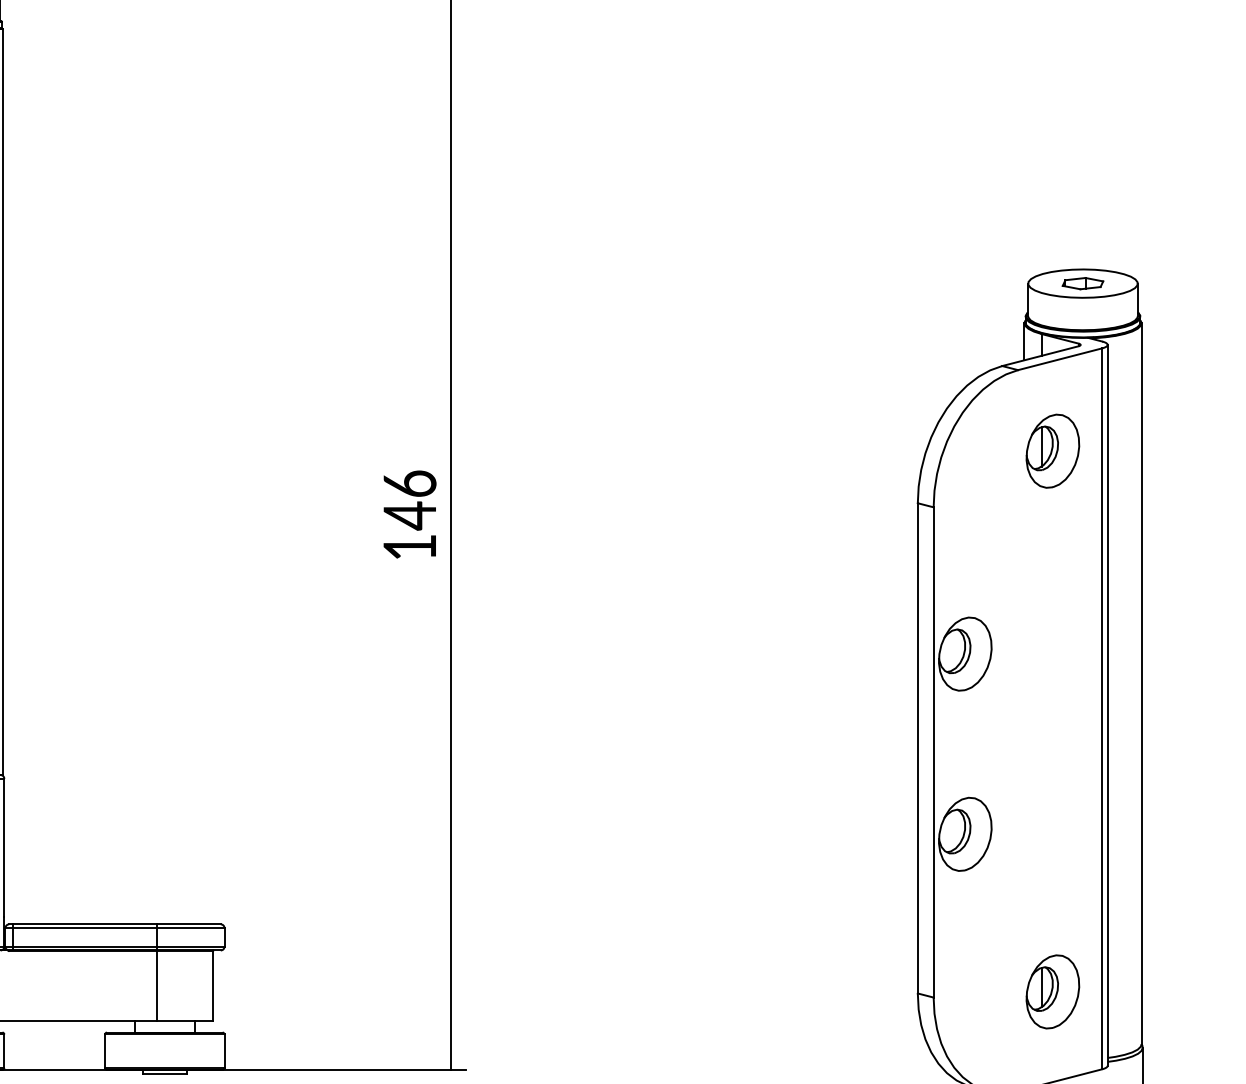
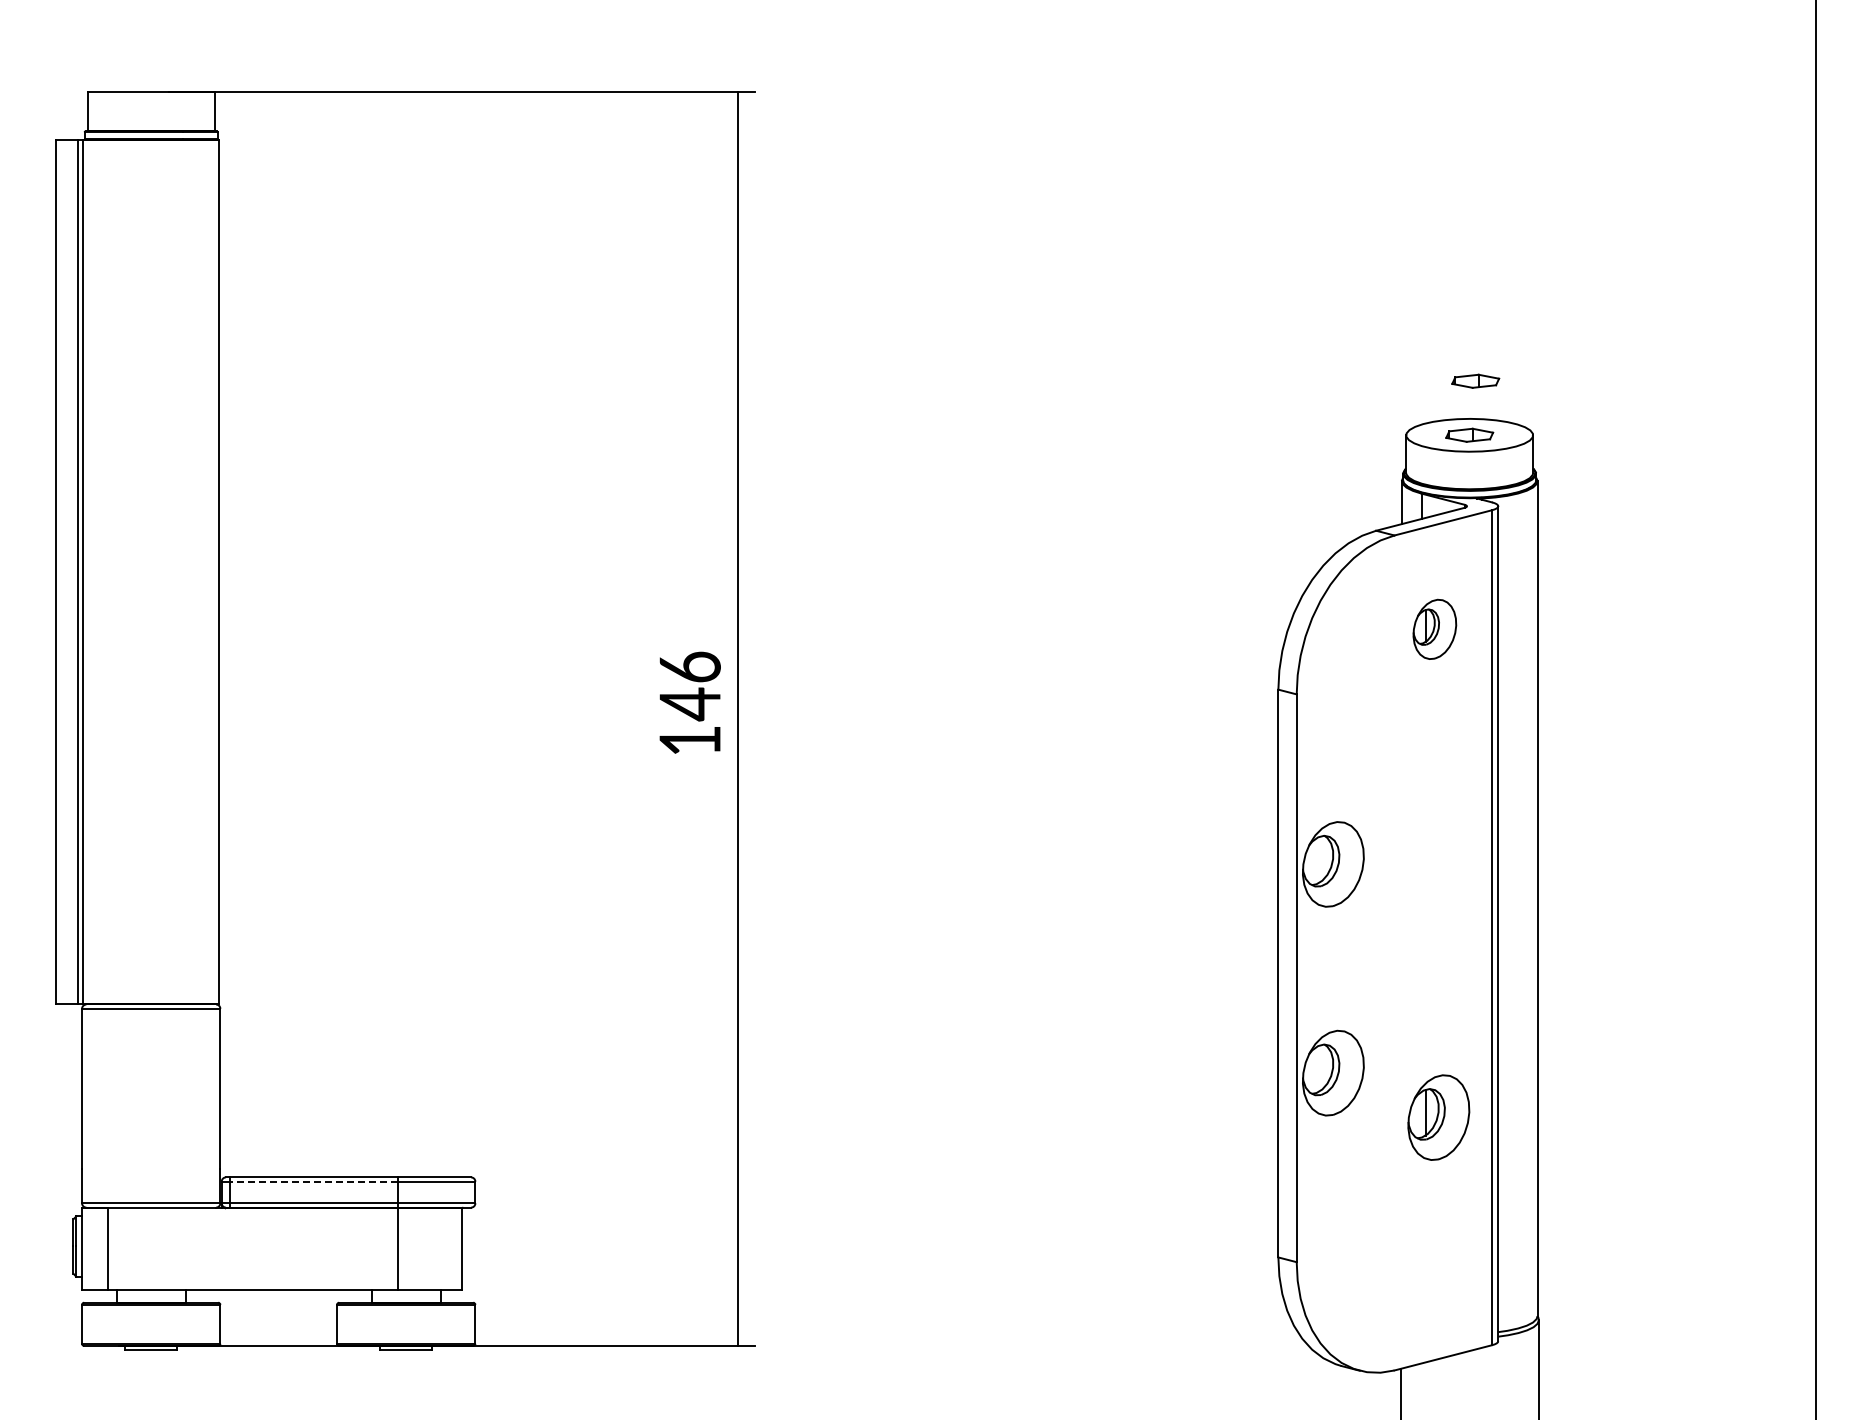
part: (1088, 236) -> (1475, 380), added
part: (1052, 451) -> (1434, 629), size x0.7
line: (84, 927) -> (313, 1181), solid -> dashed
part: (1052, 991) -> (1438, 1117), moved

